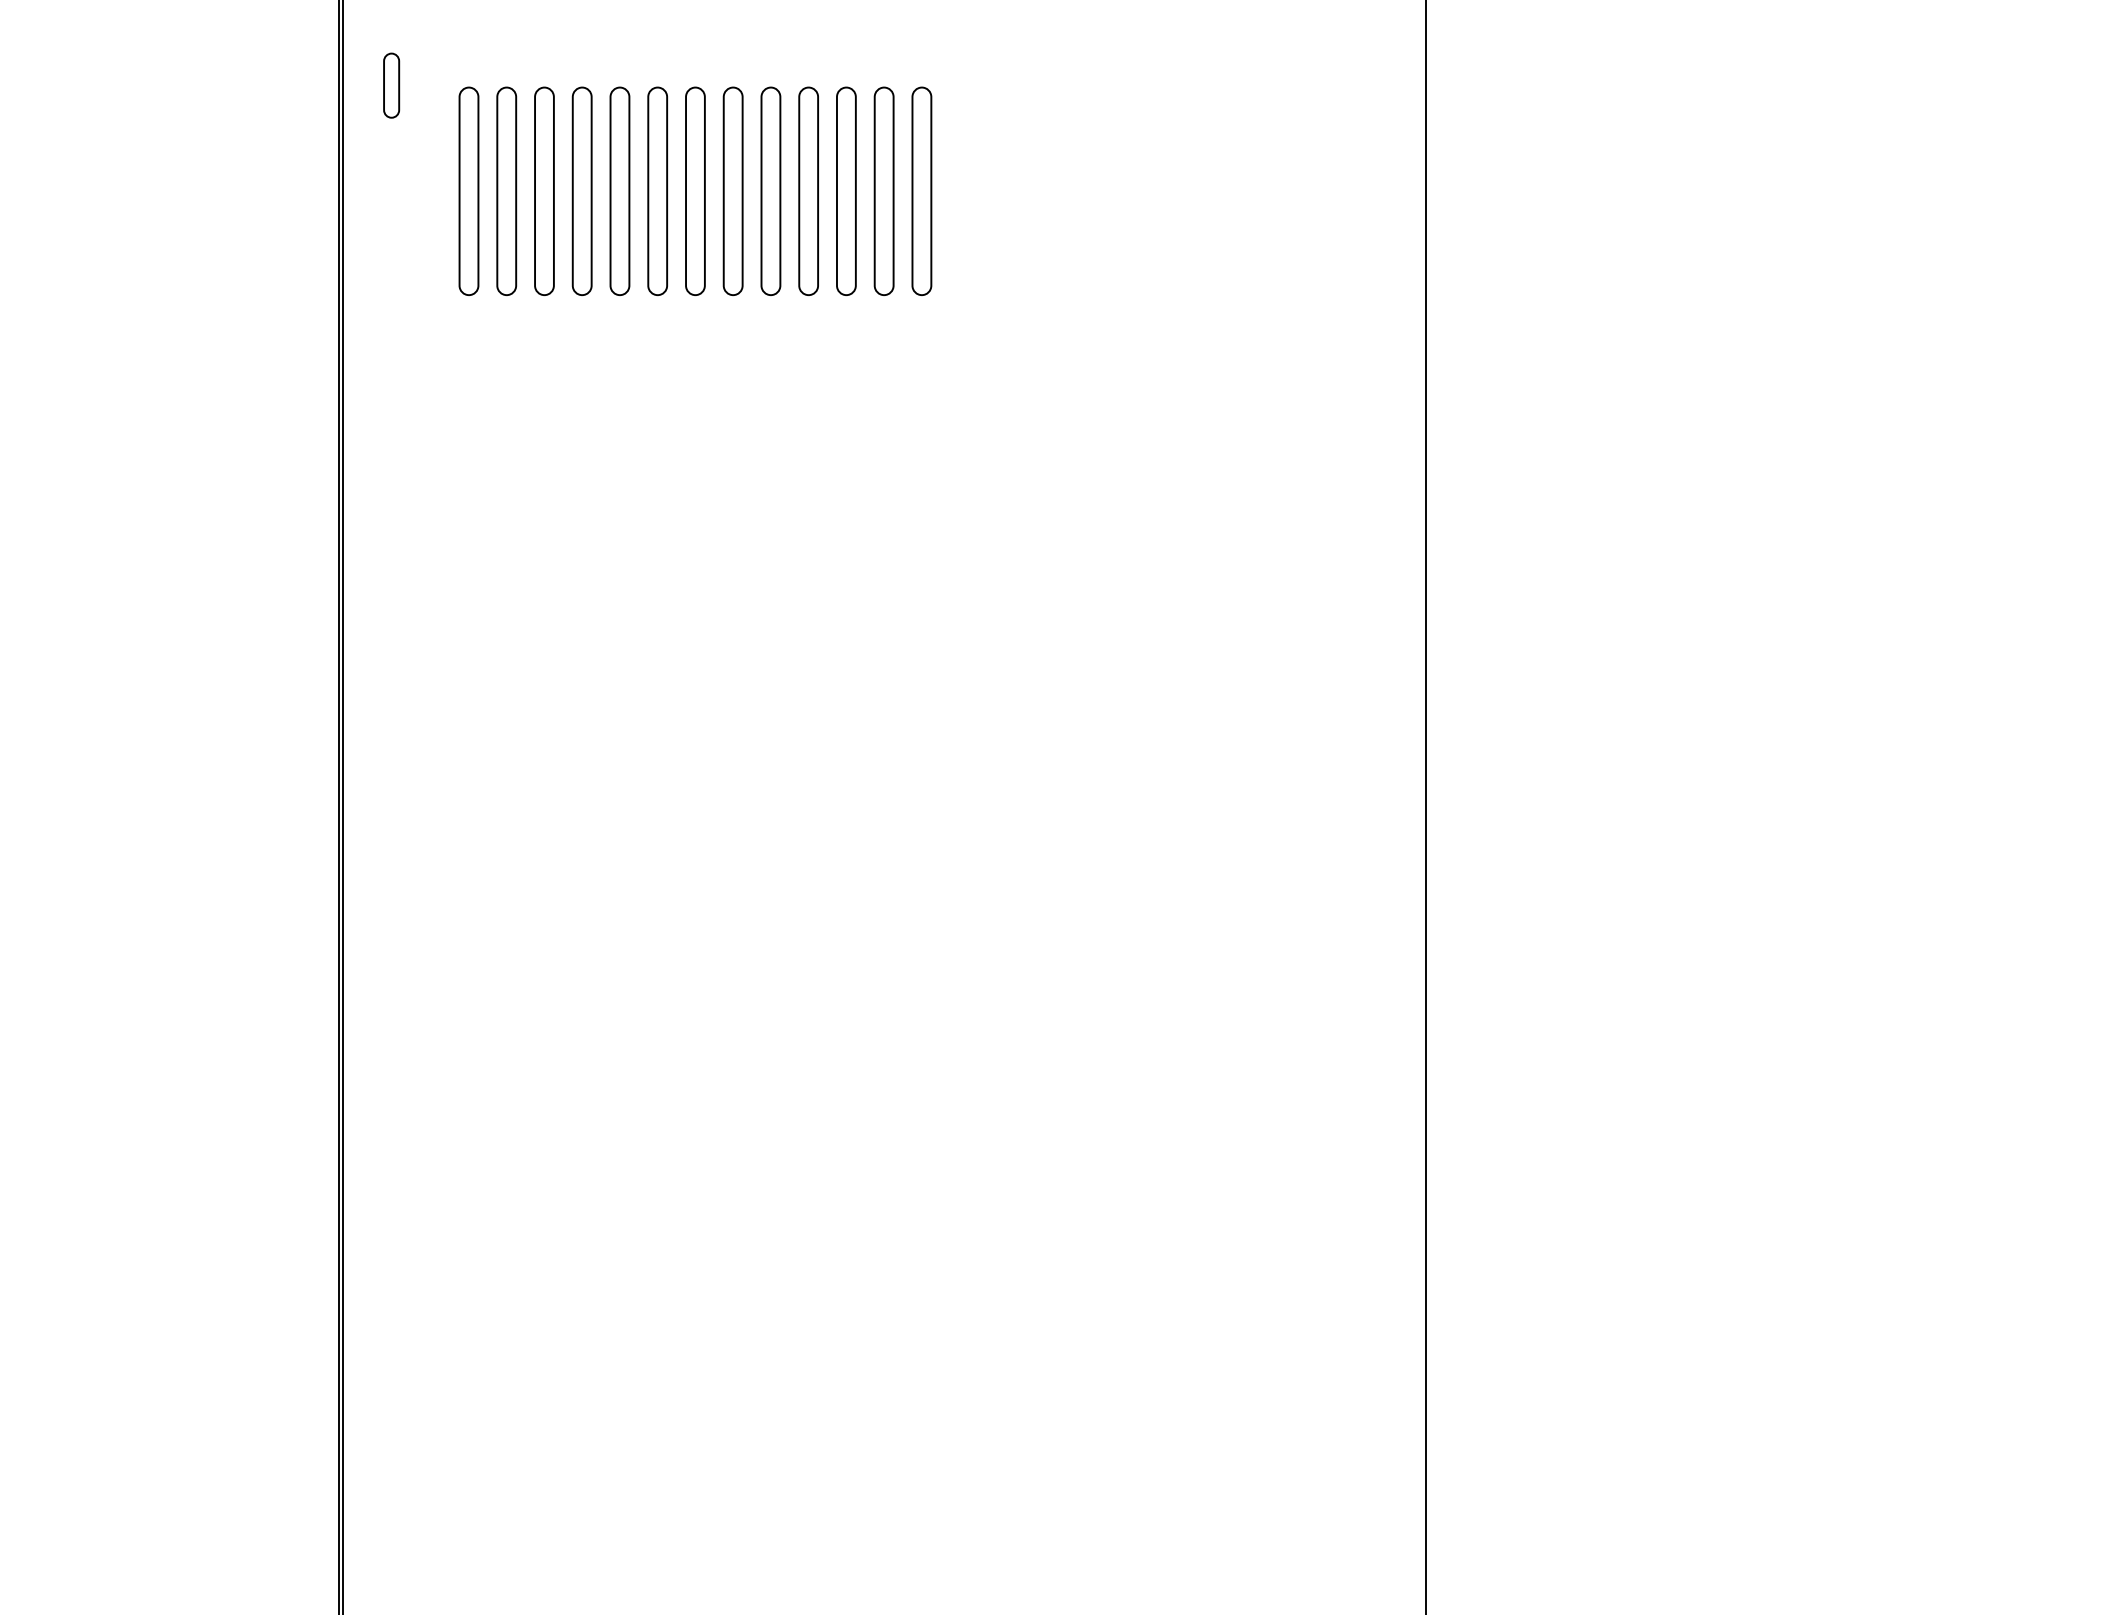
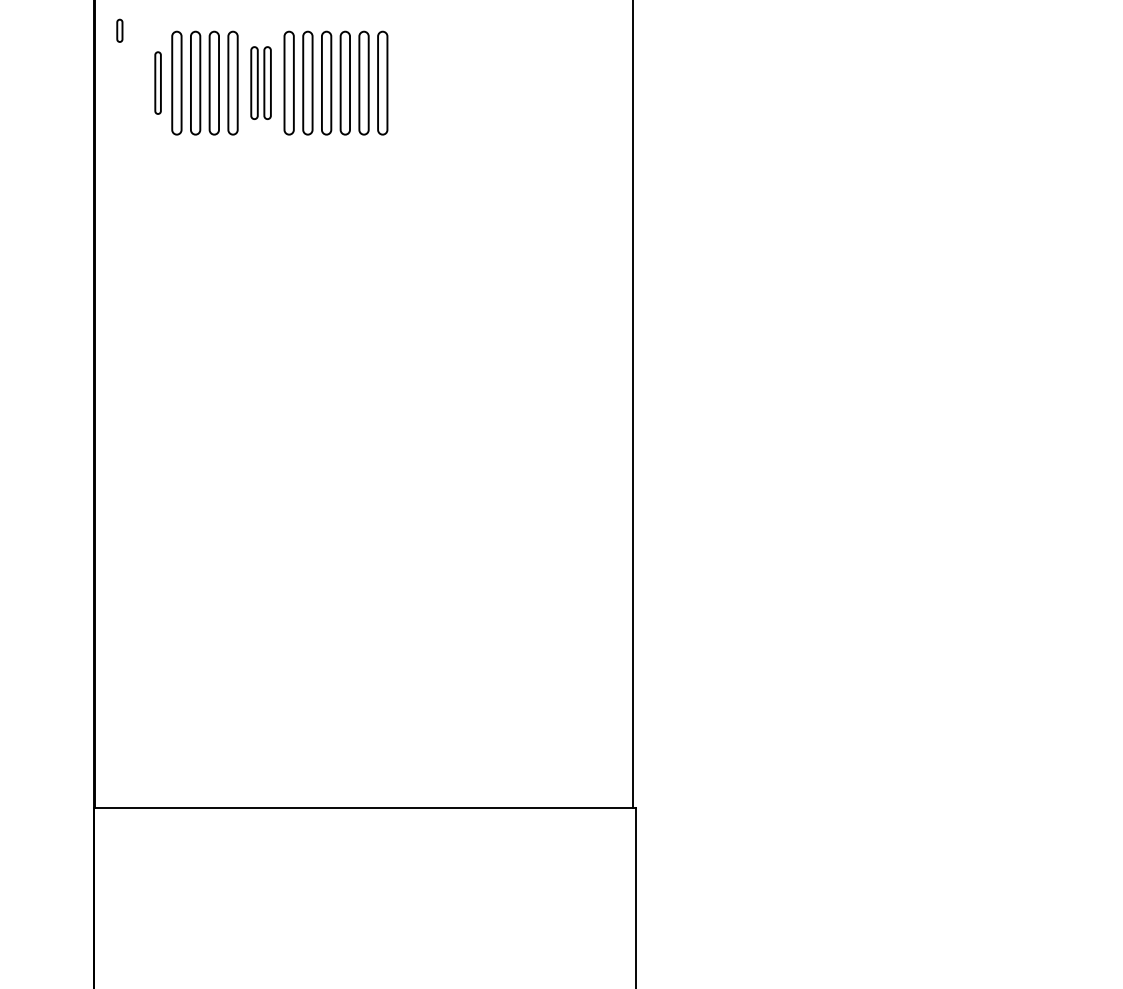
part: (390, 85) -> (119, 30), size x0.7
part: (467, 189) -> (157, 82), size x0.6
part: (675, 189) -> (260, 82), size x0.7

